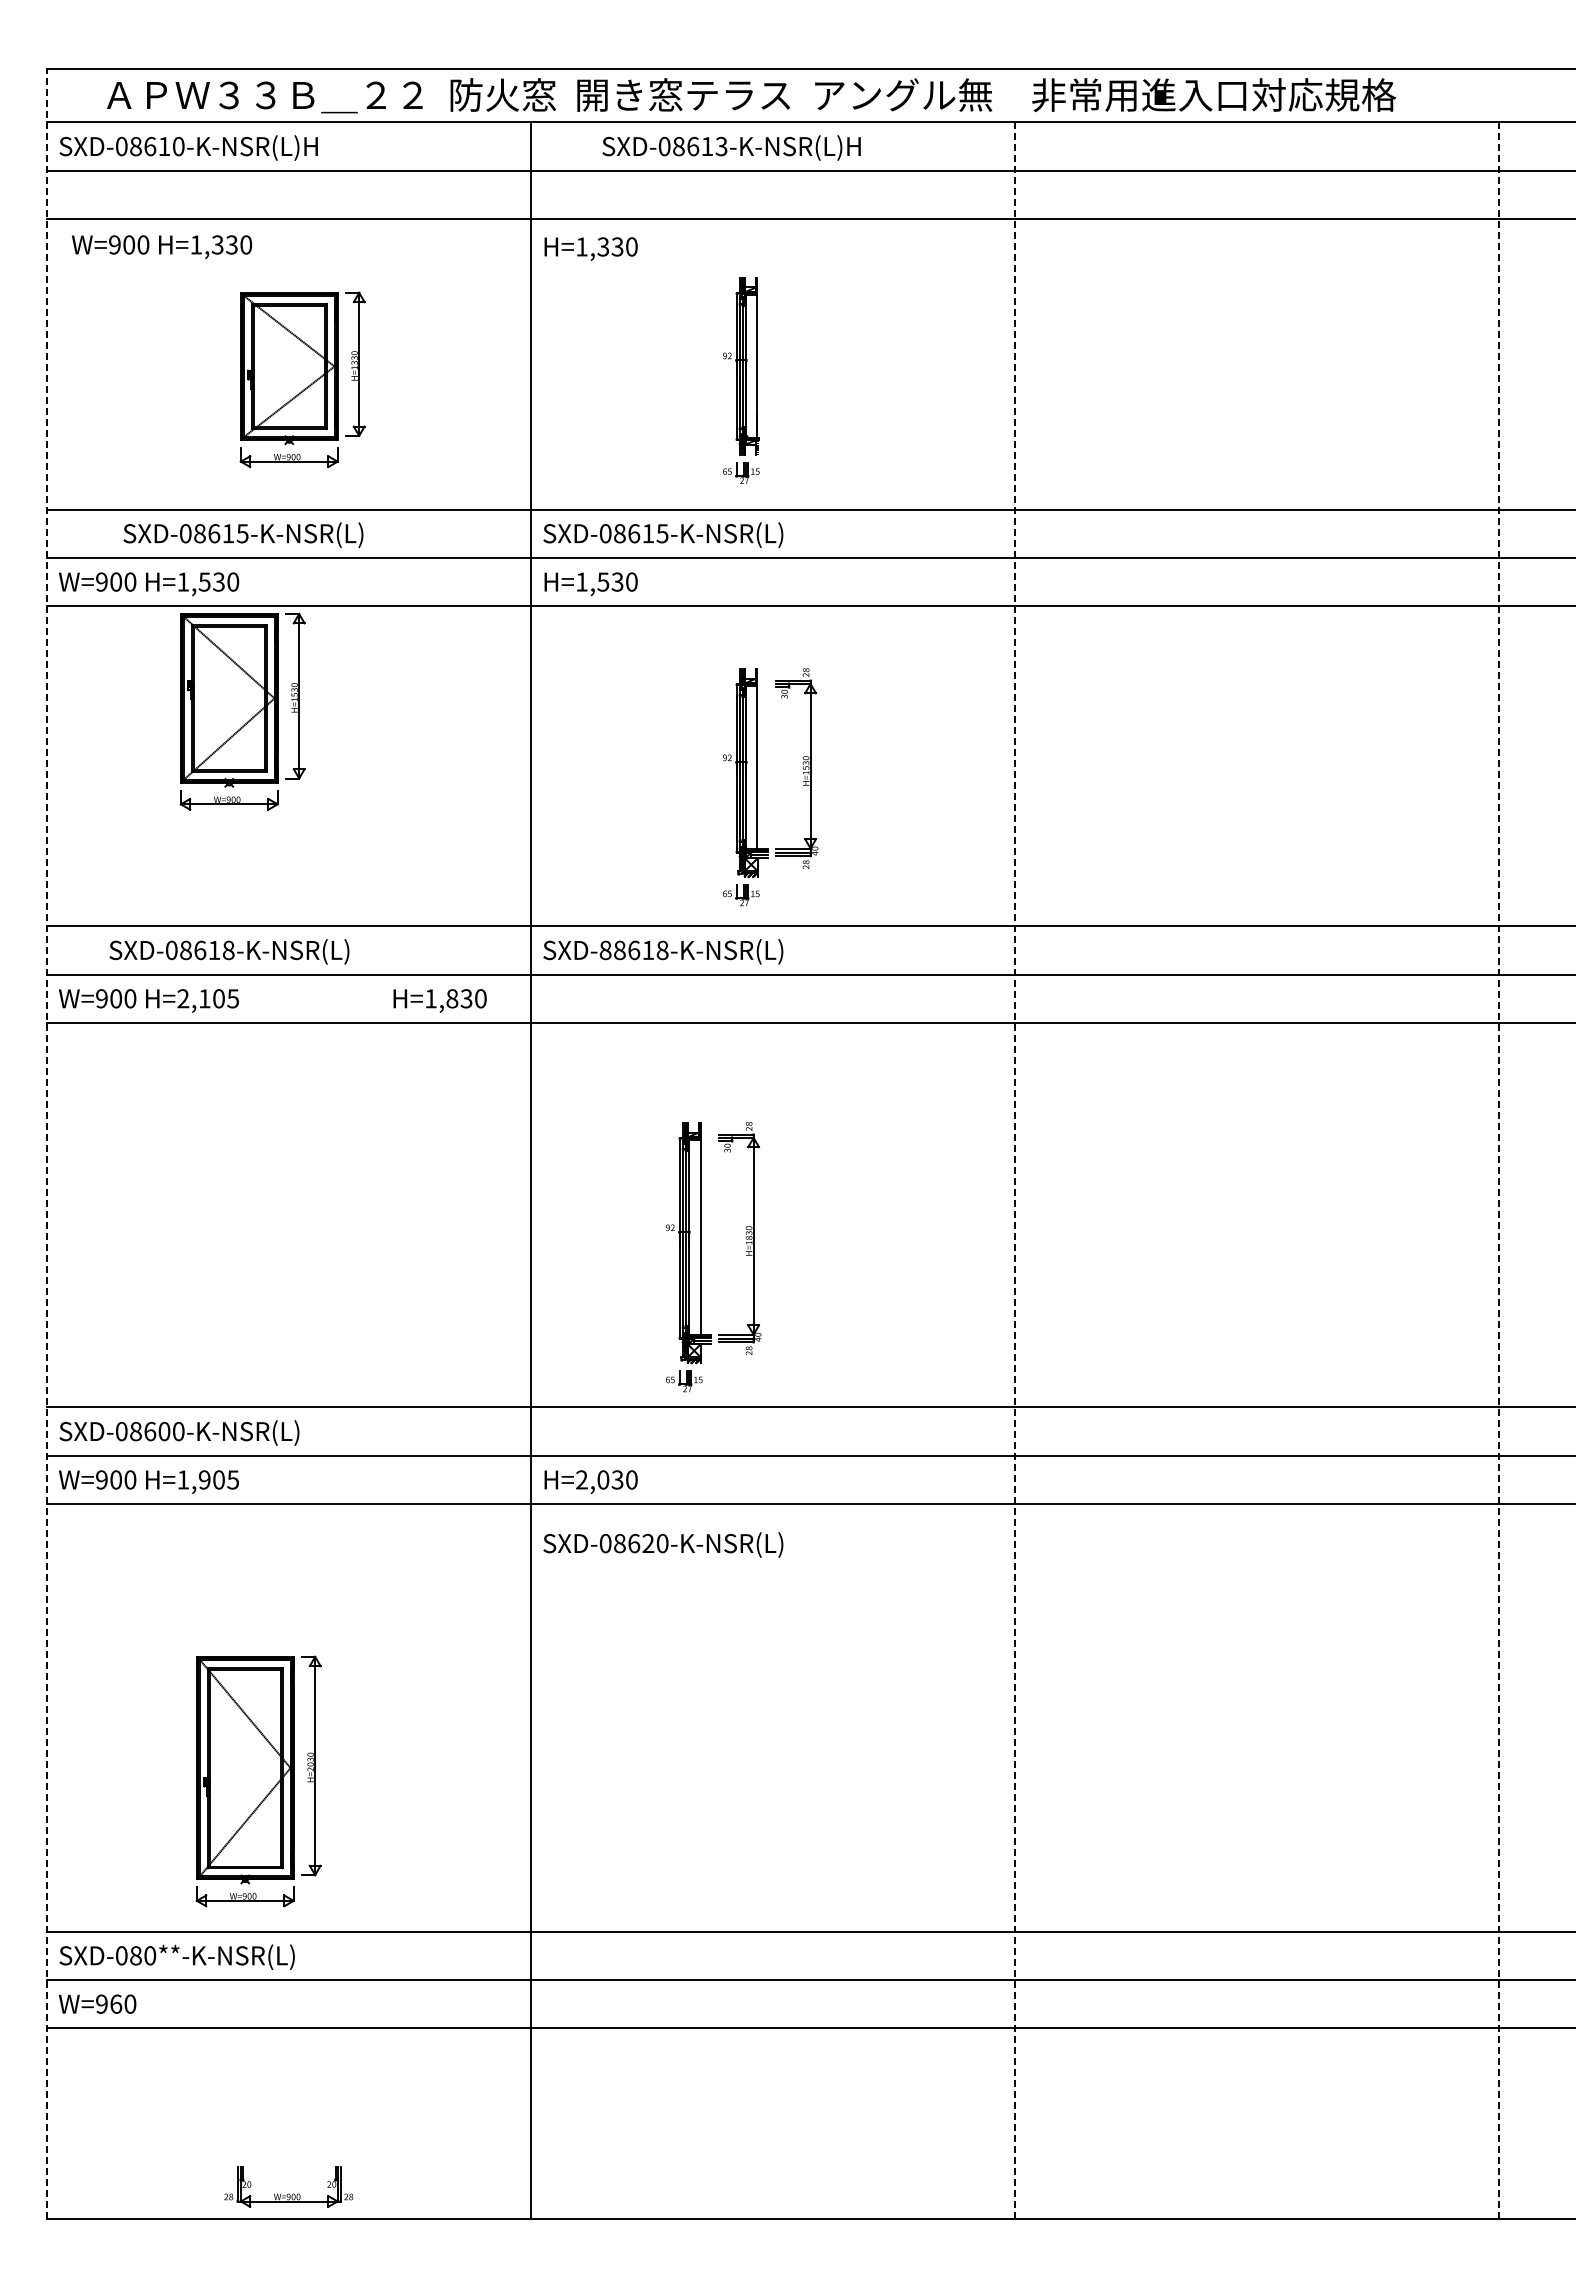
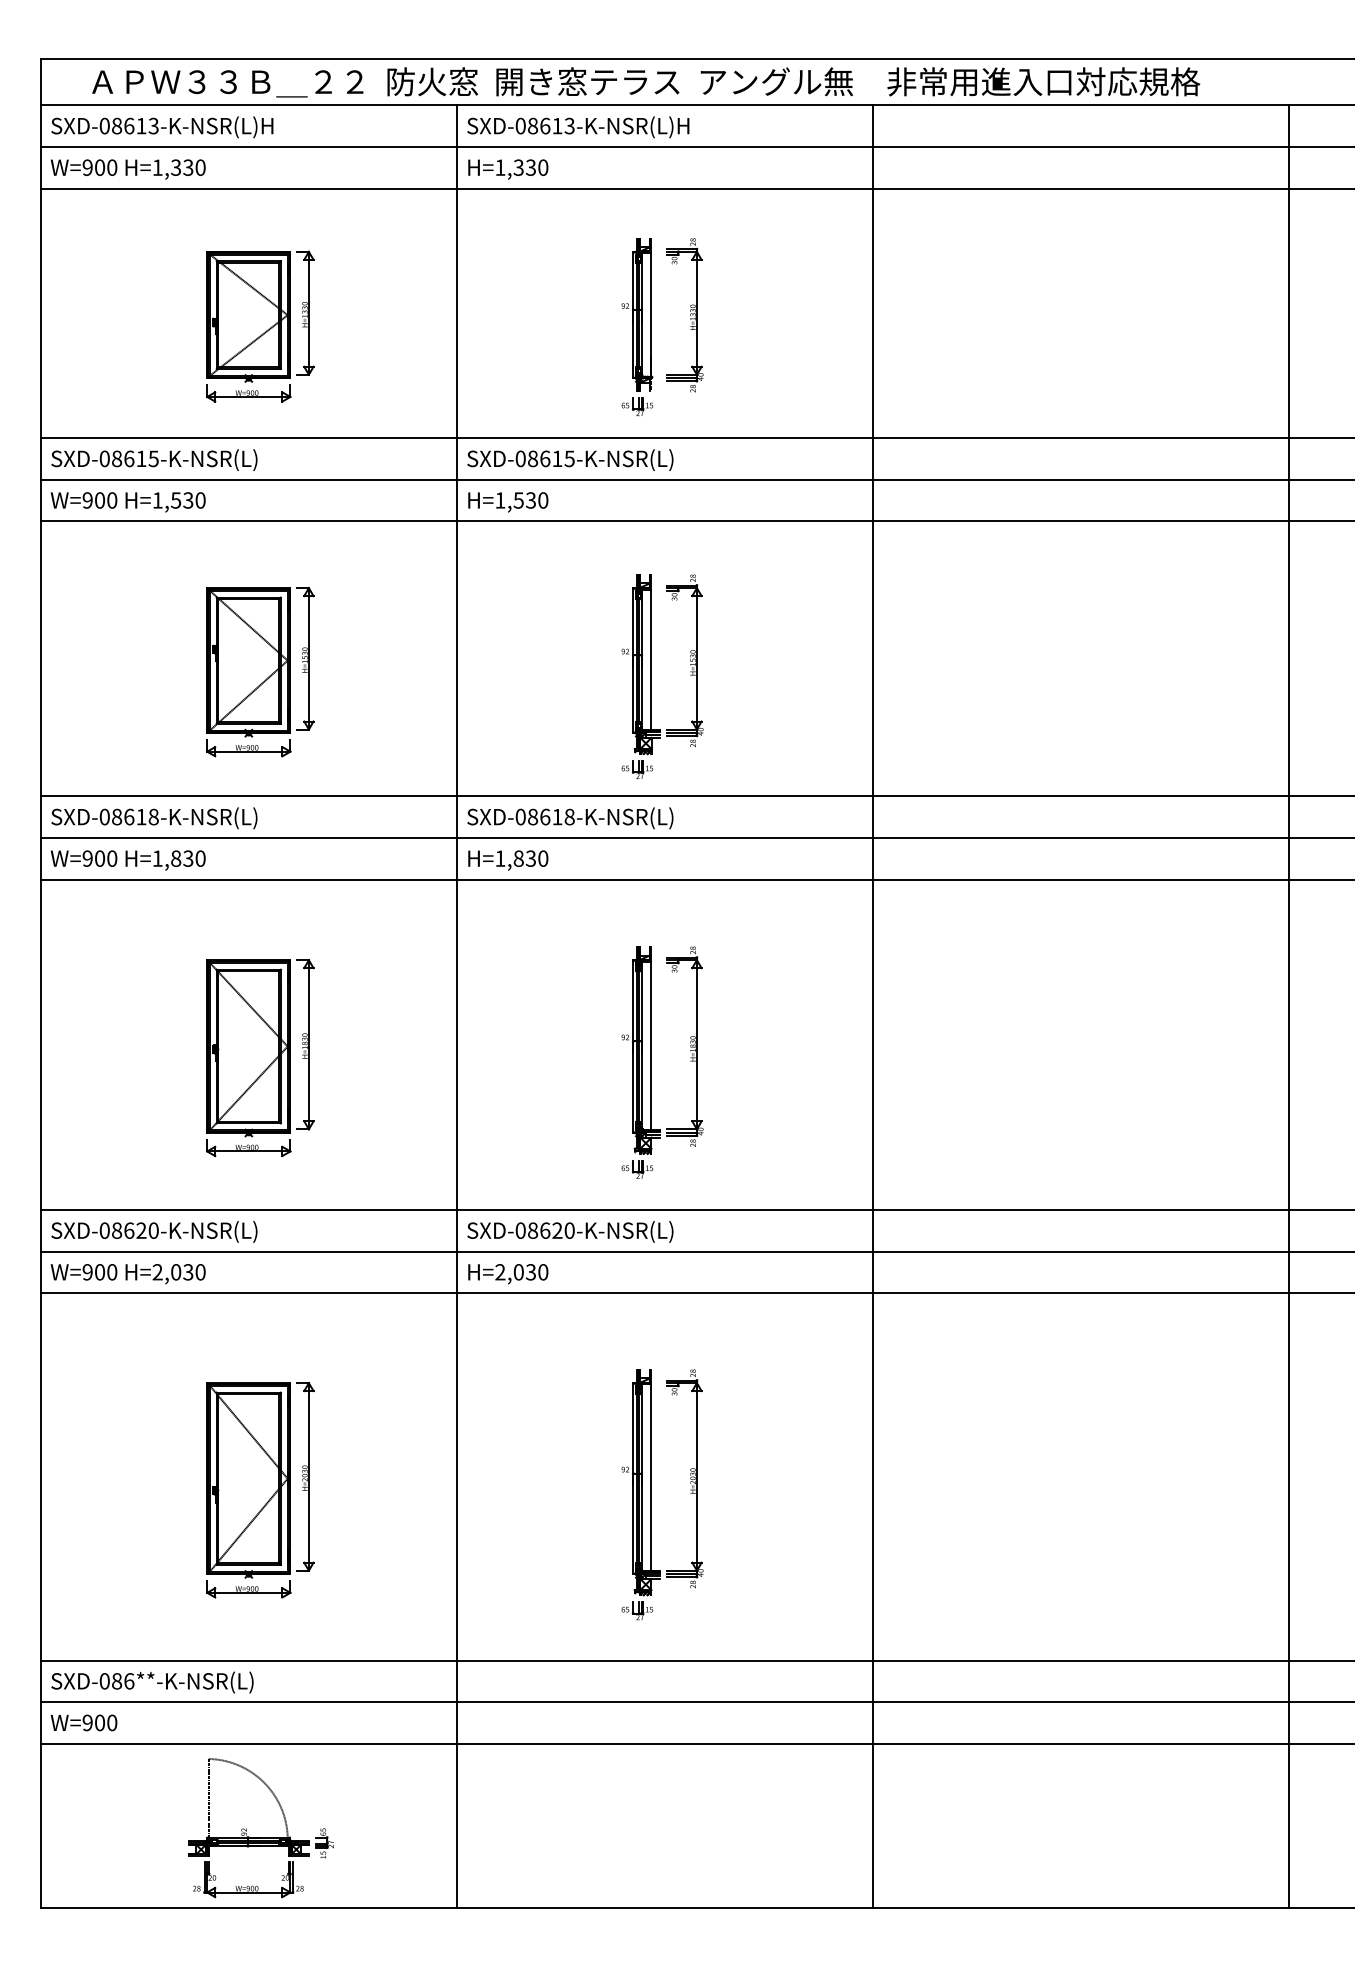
text: (178, 146) -> (153, 126), SXD-08610-K-NSR(L)H -> SXD-08613-K-NSR(L)H
text: (731, 147) -> (578, 126), moved
text: (162, 246) -> (128, 169), moved
text: (590, 248) -> (507, 169), moved
part: (796, 366) -> (684, 315), added
text: (243, 534) -> (154, 459), moved
part: (242, 711) -> (260, 671), moved
text: (605, 950) -> (520, 817), SXD-88618-K-NSR(L) -> SXD-08618-K-NSR(L)
text: (229, 951) -> (154, 818), moved
text: (208, 998) -> (179, 858), H=2,105 -> H=1,830
text: (439, 1000) -> (507, 860), moved
line: (47, 1143) -> (40, 983), dashed -> solid
line: (1015, 1170) -> (873, 1006), dashed -> solid
line: (1499, 1170) -> (1289, 1006), dashed -> solid
part: (302, 1230) -> (260, 1057), added
part: (701, 1257) -> (652, 1063), moved
text: (164, 1431) -> (141, 1230), SXD-08600-K-NSR(L) -> SXD-08620-K-NSR(L)
text: (208, 1479) -> (179, 1271), H=1,905 -> H=2,030
text: (663, 1544) -> (570, 1231), moved
part: (758, 1738) -> (652, 1494), added
part: (258, 1781) -> (260, 1490), moved
text: (150, 1955) -> (129, 1681), SXD-080**-K-NSR(L) -> SXD-086**-K-NSR(L)
text: (116, 2003) -> (100, 1722), W=960 -> W=900
part: (303, 2103) -> (261, 1808), added

